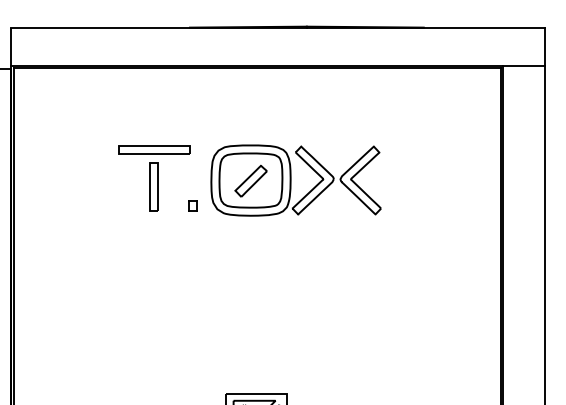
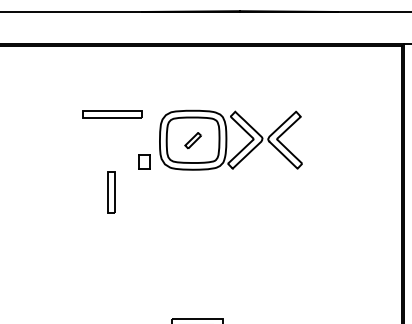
part: (250, 180) -> (192, 140), size x0.6
part: (153, 186) -> (111, 192), moved
part: (192, 205) -> (144, 161), size x1.6

